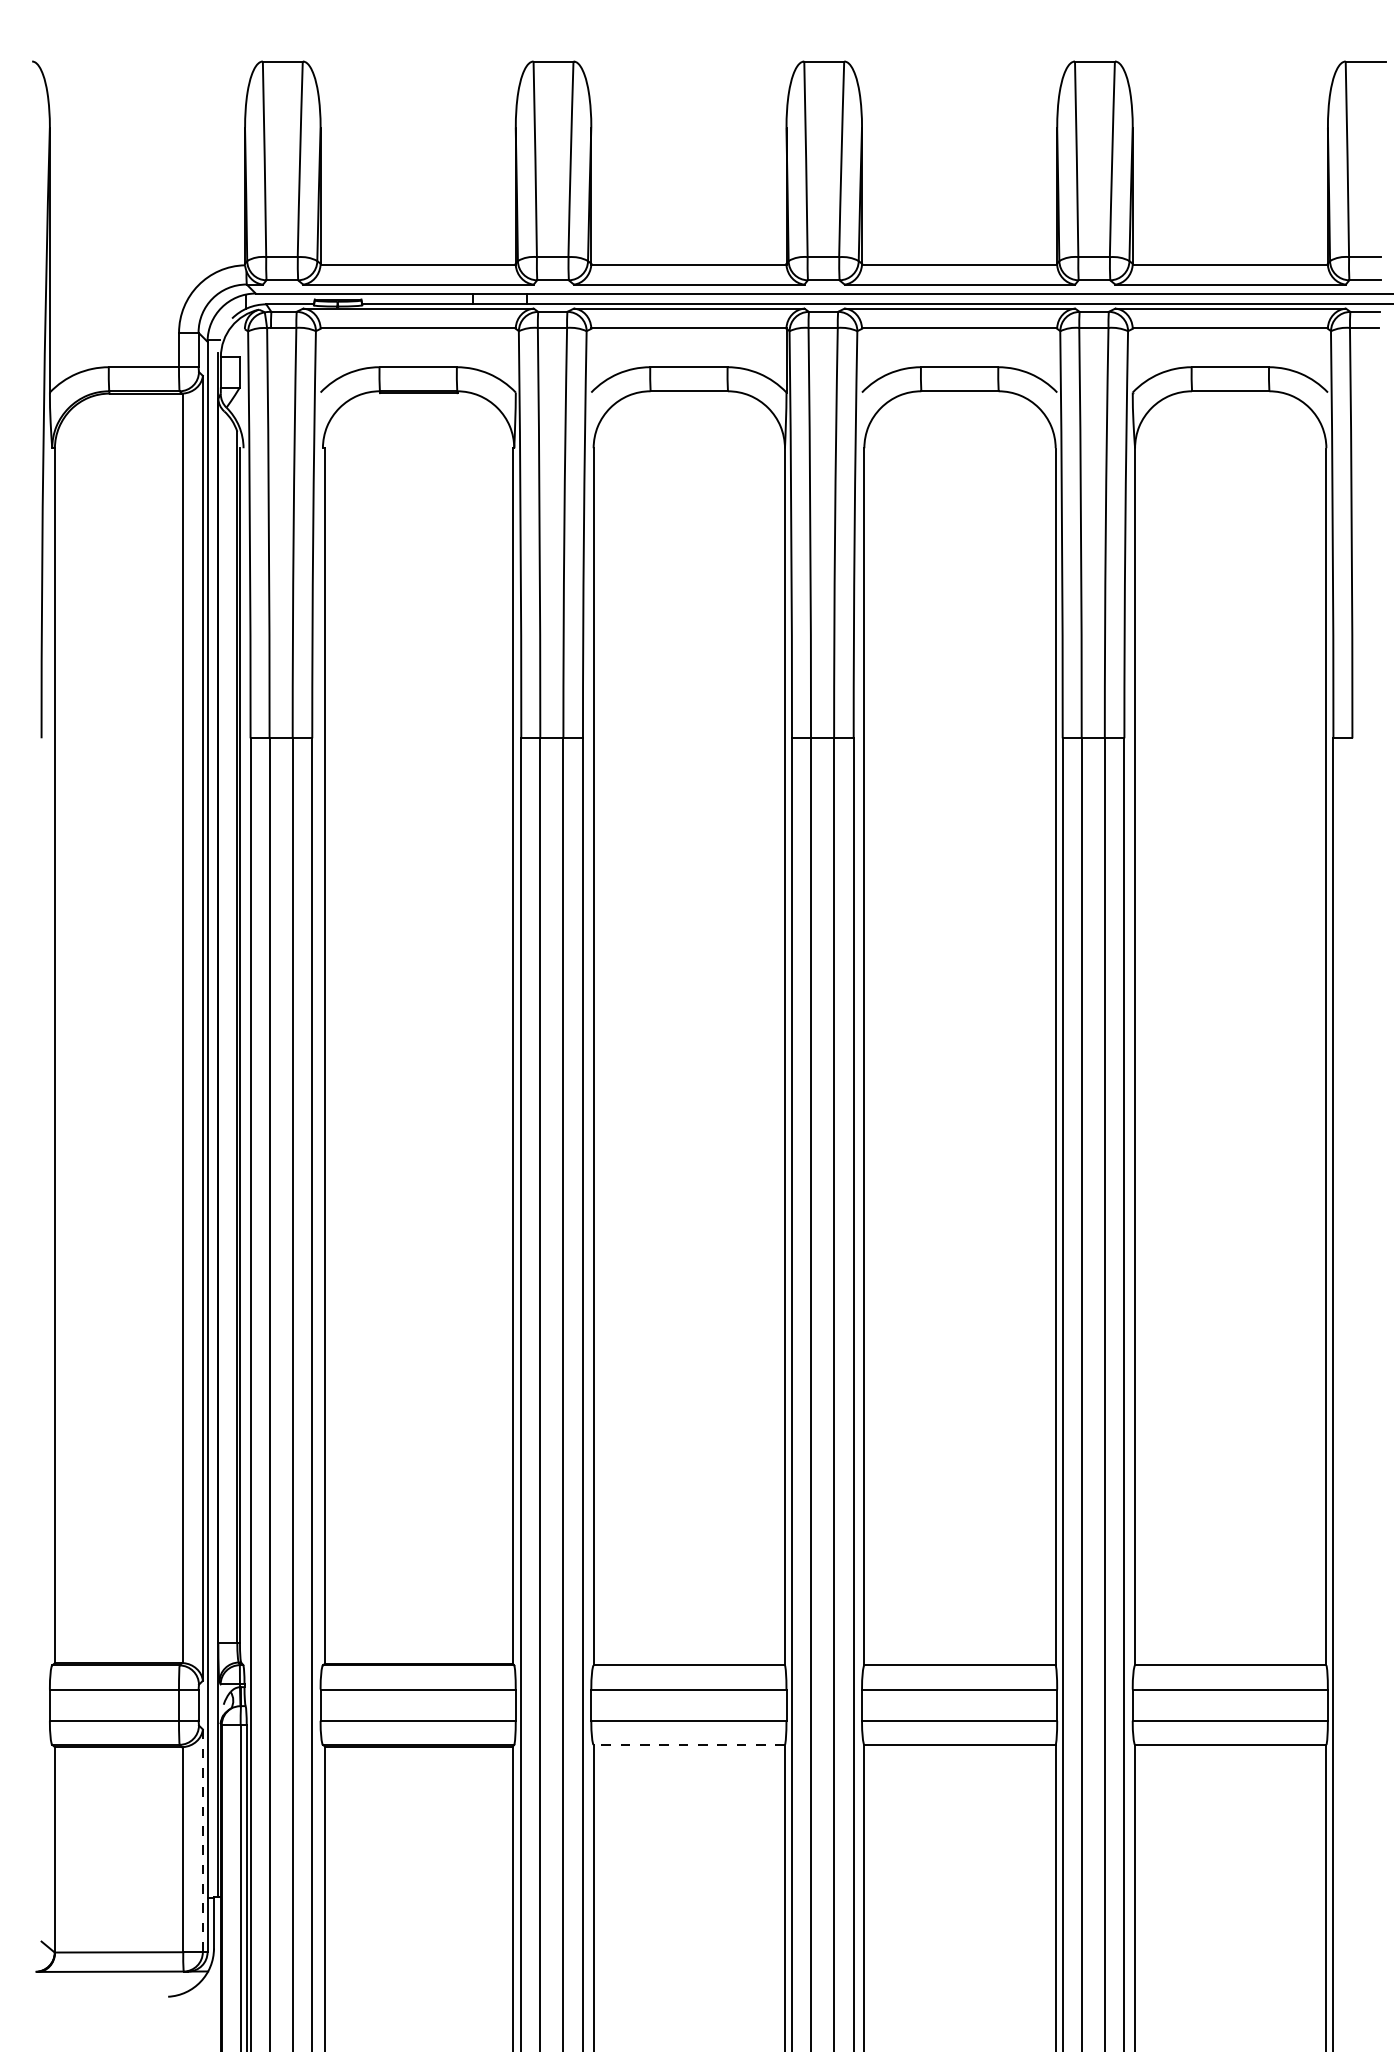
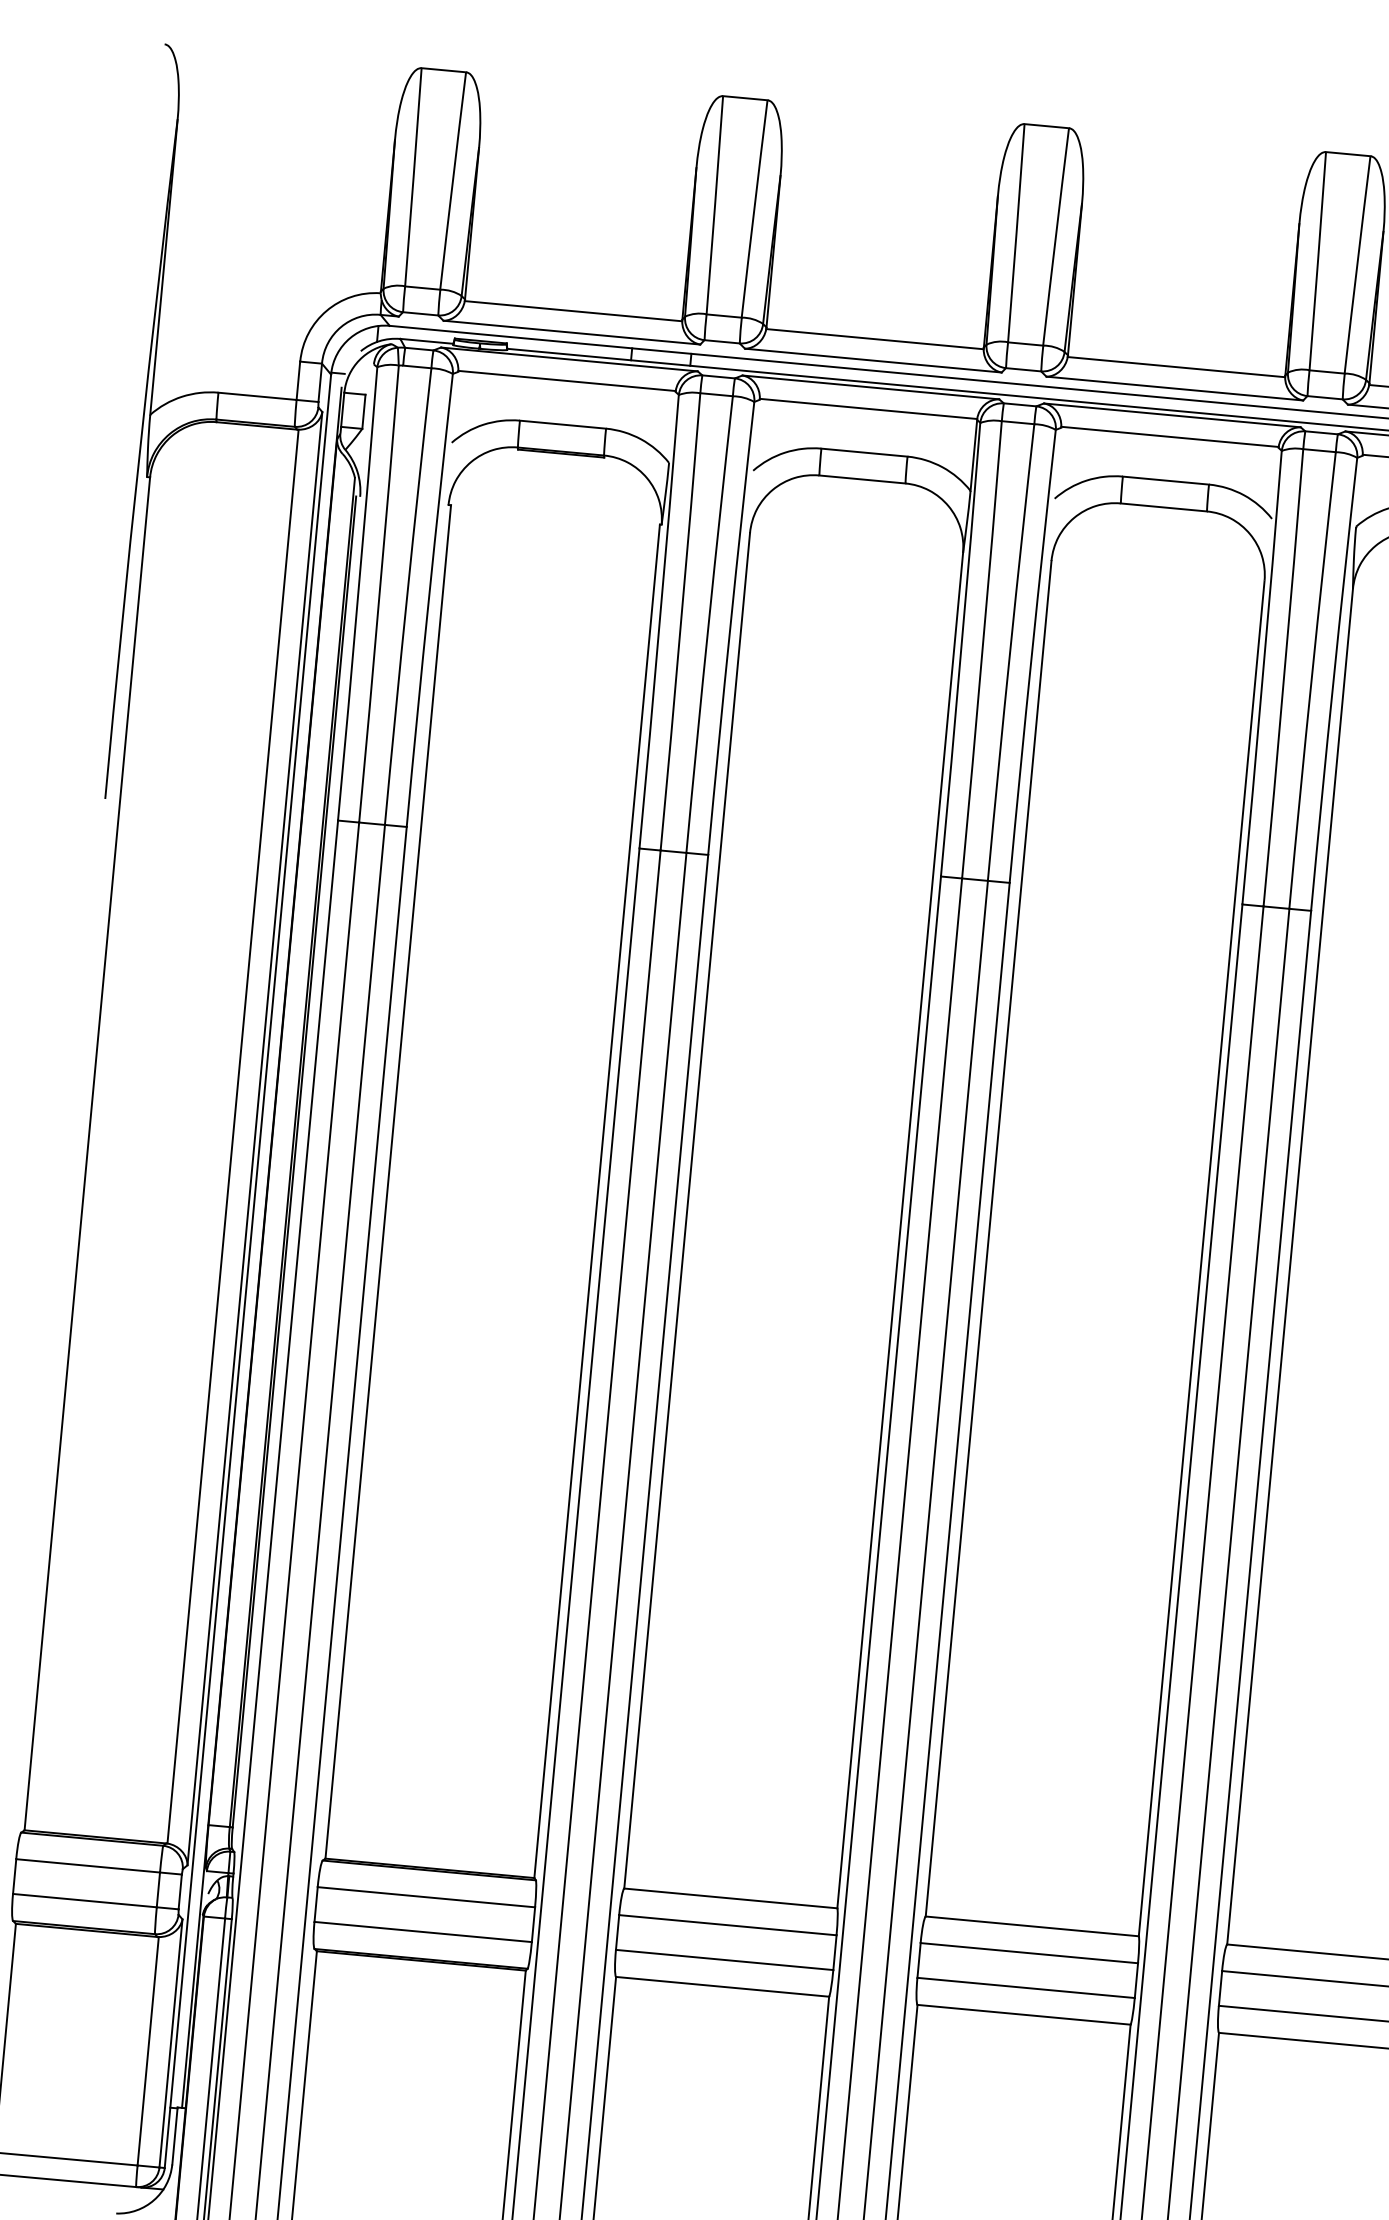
line: (689, 1744) -> (722, 1986), dashed -> solid
line: (202, 1841) -> (170, 2044), dashed -> solid

